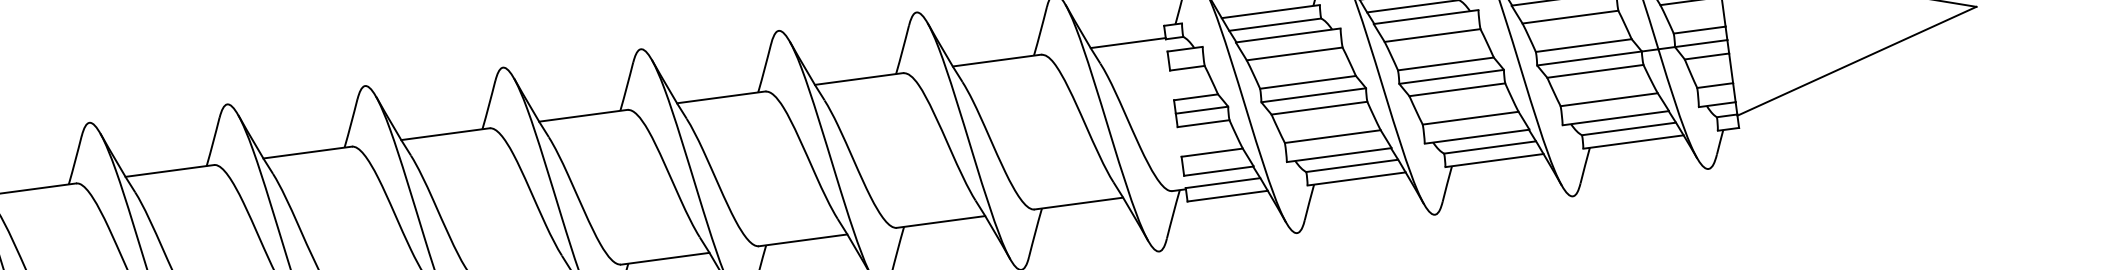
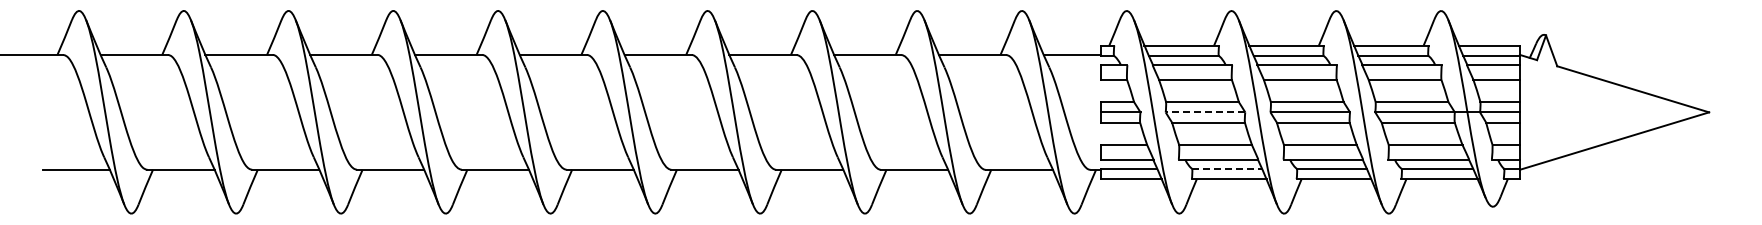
line: (1313, 95) -> (1205, 112), solid -> dashed
line: (1352, 165) -> (1227, 168), solid -> dashed

